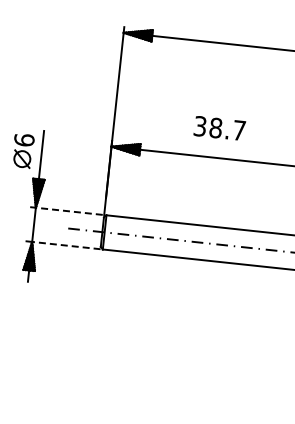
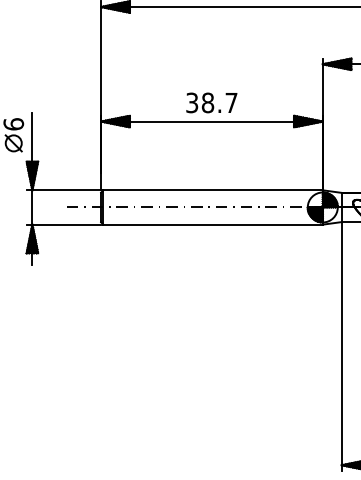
text: (219, 128) -> (211, 102), moved
line: (67, 211) -> (64, 190), dashed -> solid
line: (66, 245) -> (66, 224), dashed -> solid

